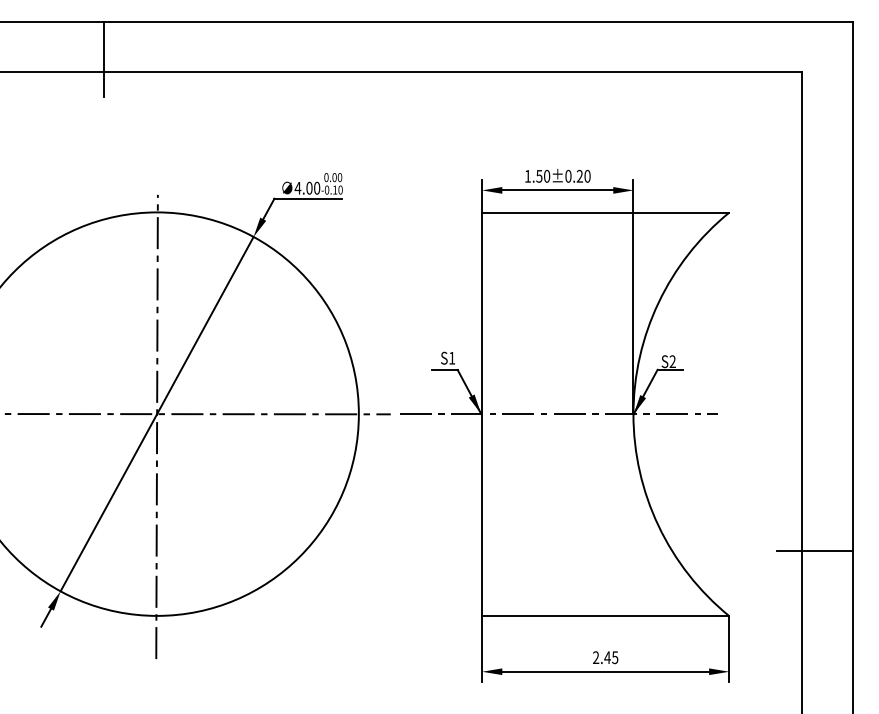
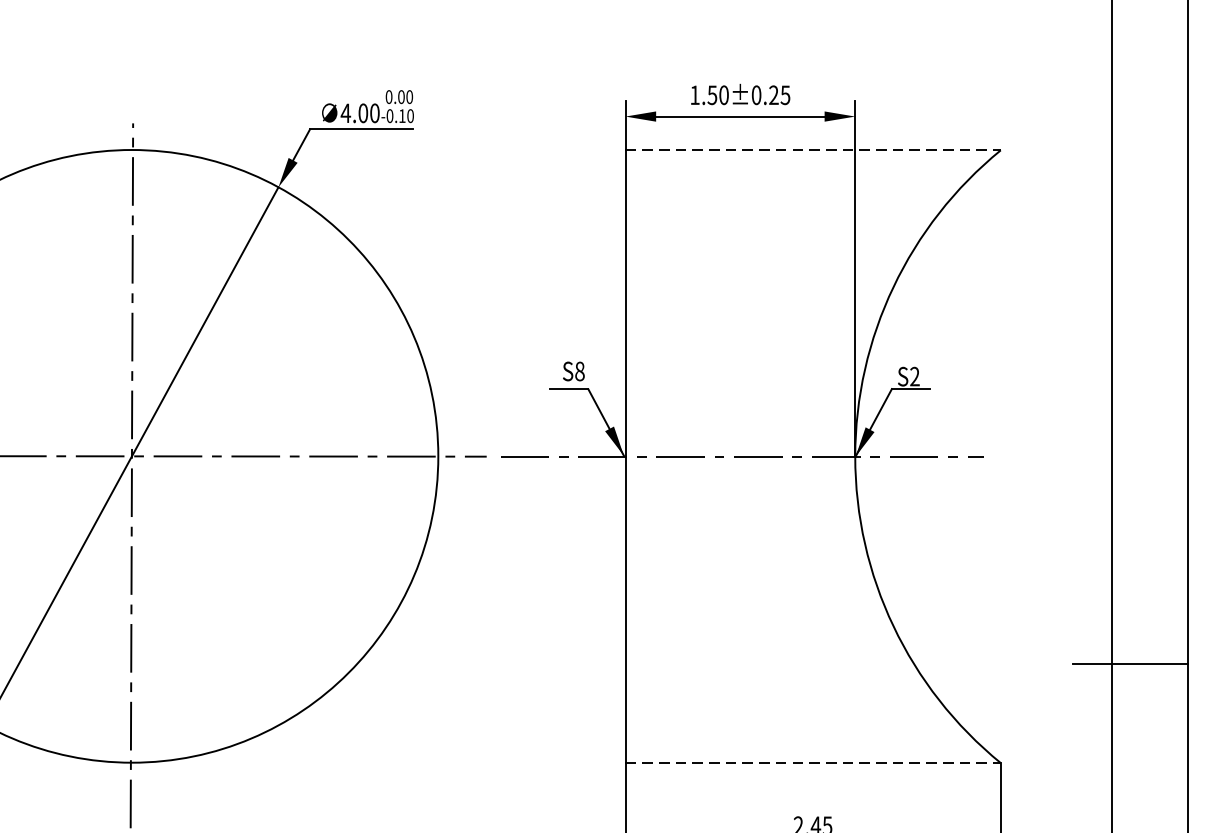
text: (587, 175) -> (785, 93), 1.50±0.20 -> 1.50±0.25
line: (605, 212) -> (812, 150), solid -> dashed
text: (452, 357) -> (580, 370), S1 -> S8
line: (605, 616) -> (812, 763), solid -> dashed

